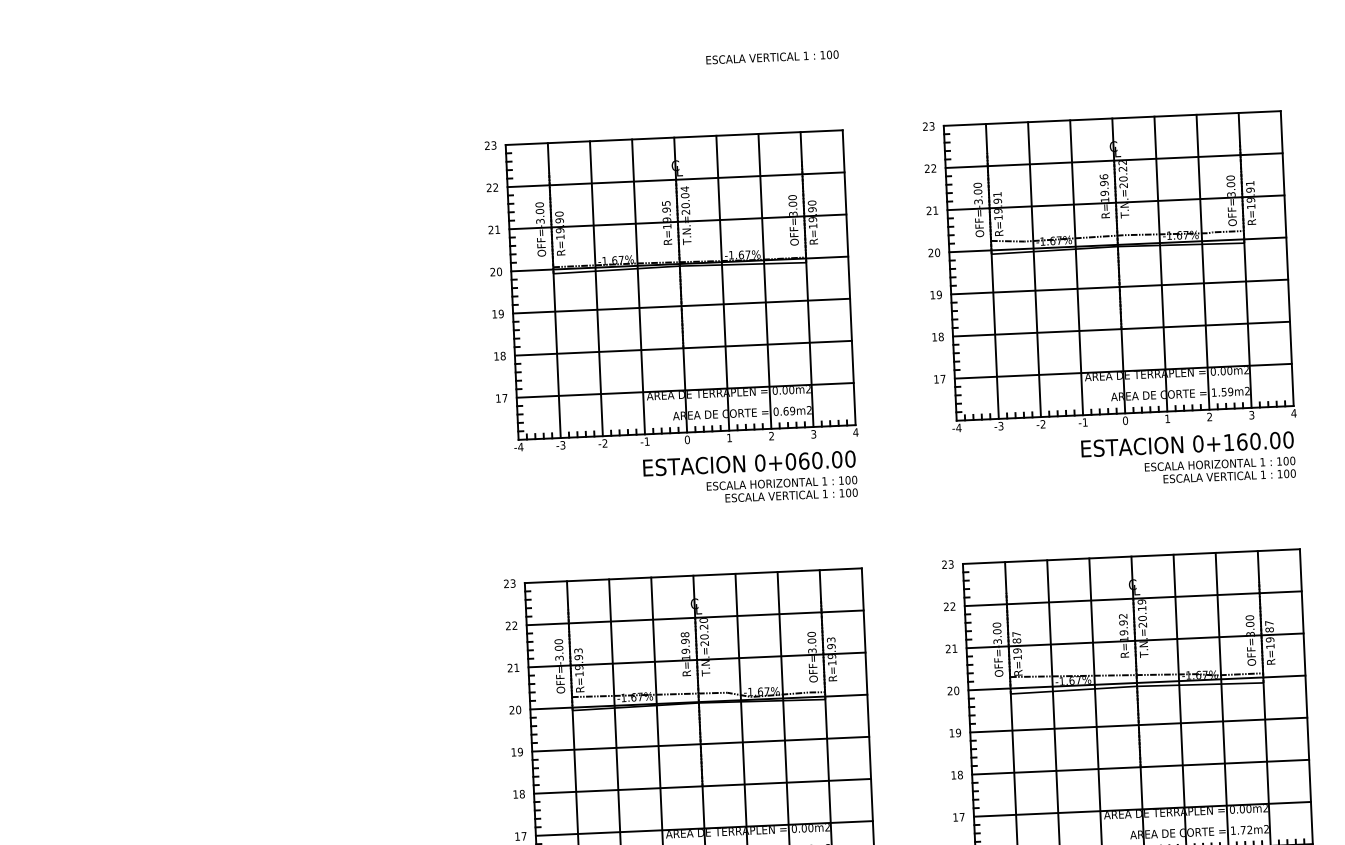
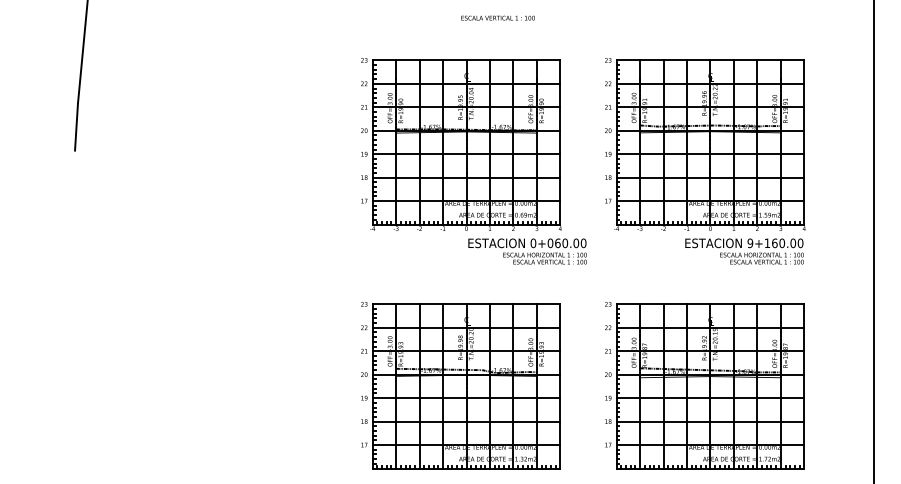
text: (771, 56) -> (497, 17), moved
text: (1198, 444) -> (750, 243), 0+160.00 -> 9+160.00
text: (750, 478) -> (527, 251), moved

